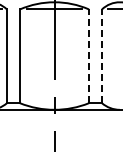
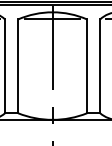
line: (88, 56) -> (86, 66), dashed -> solid
line: (102, 56) -> (100, 66), dashed -> solid

